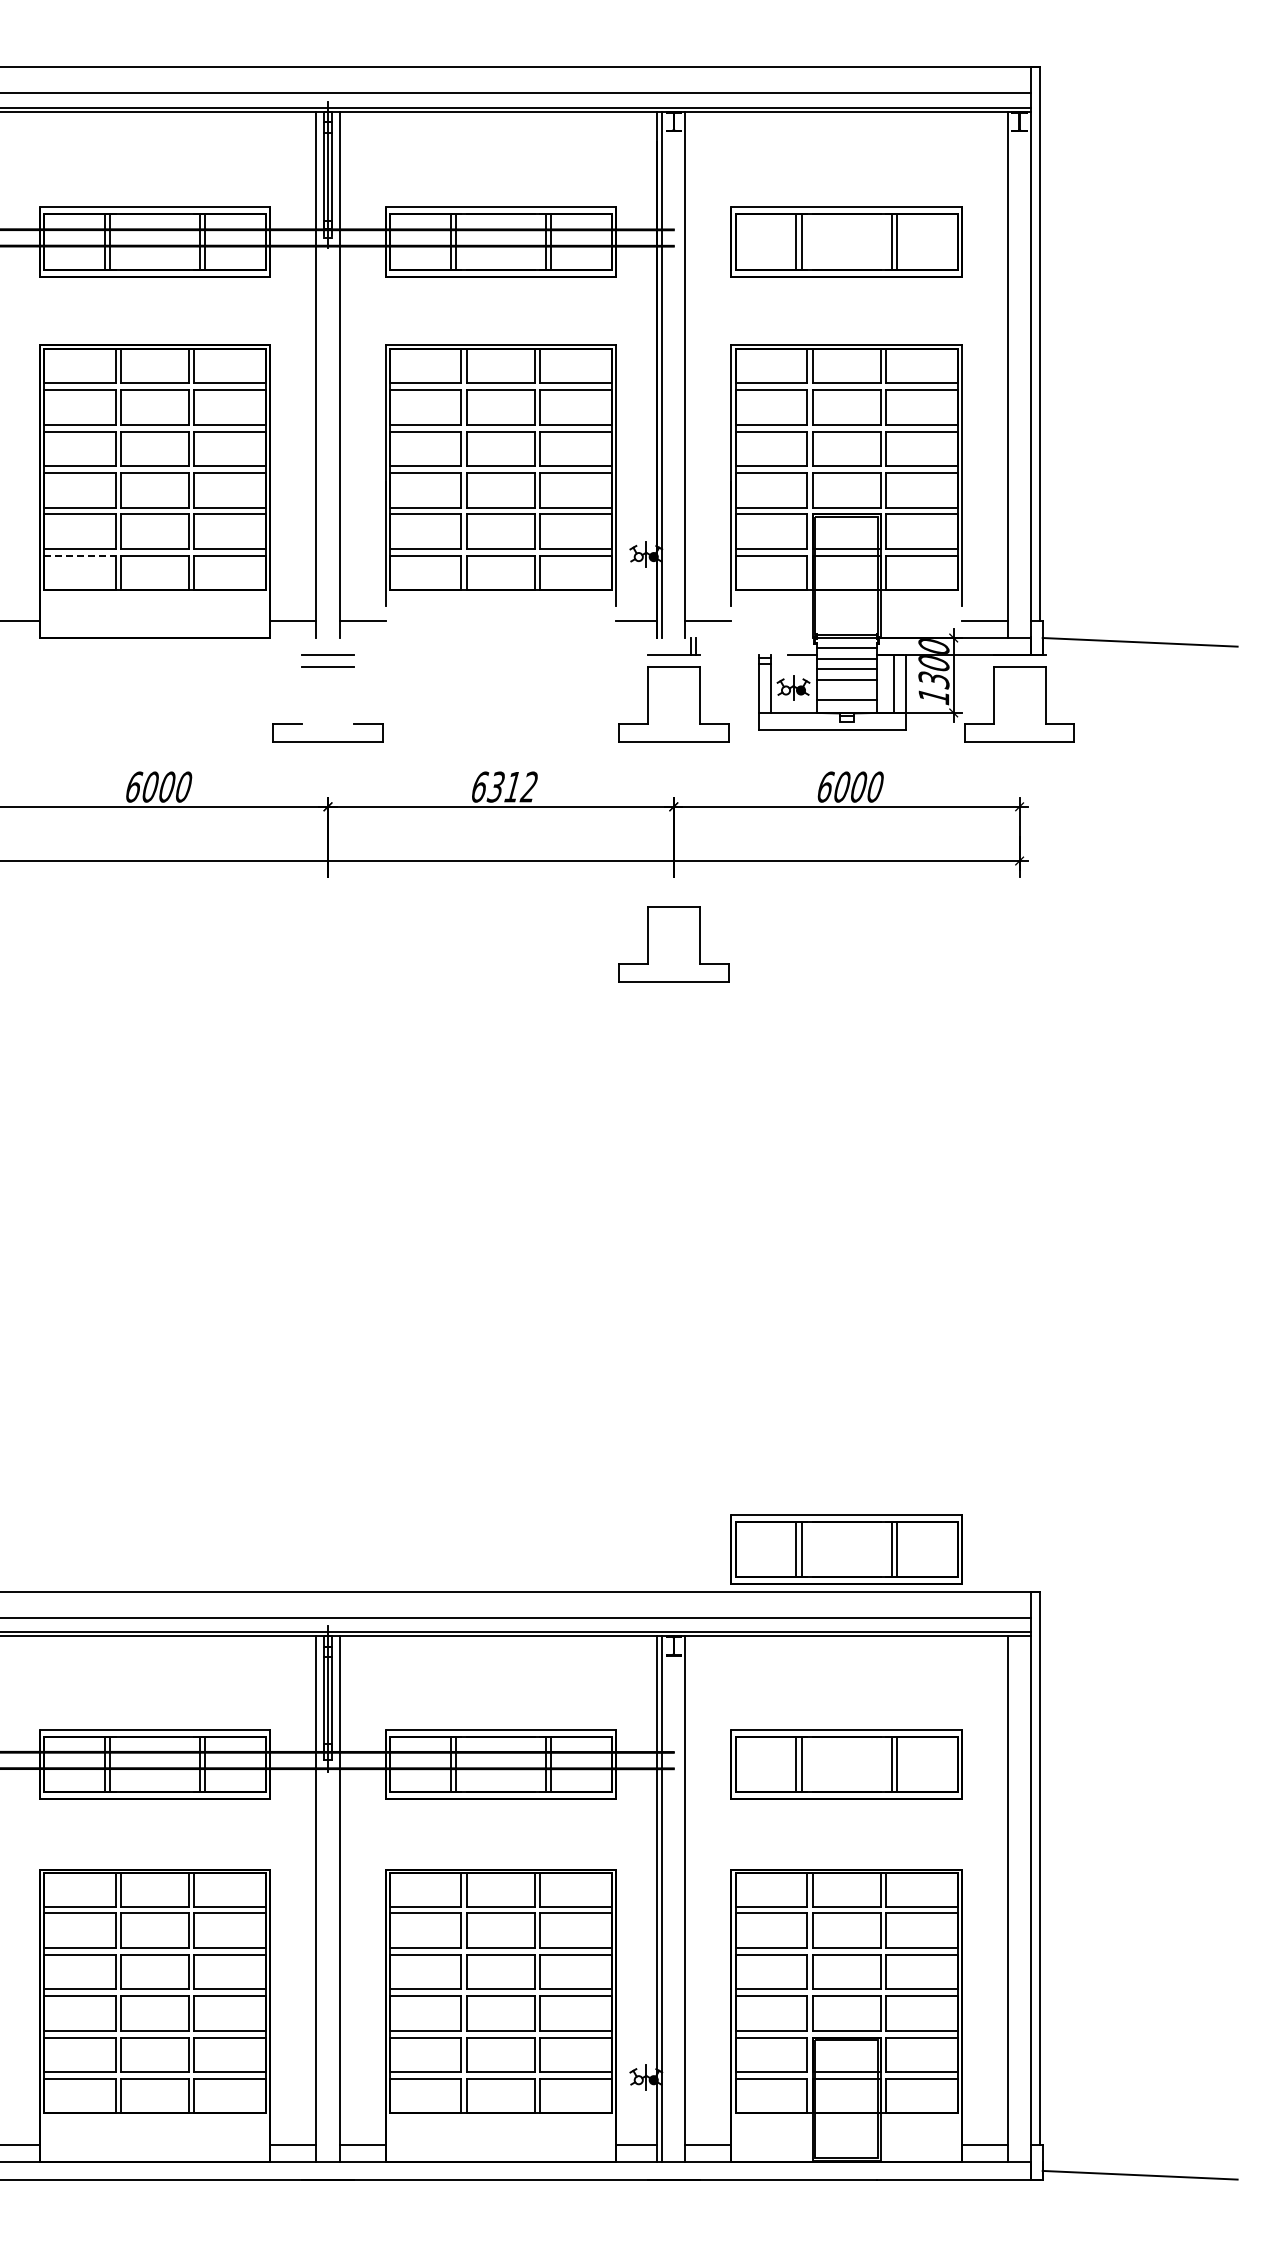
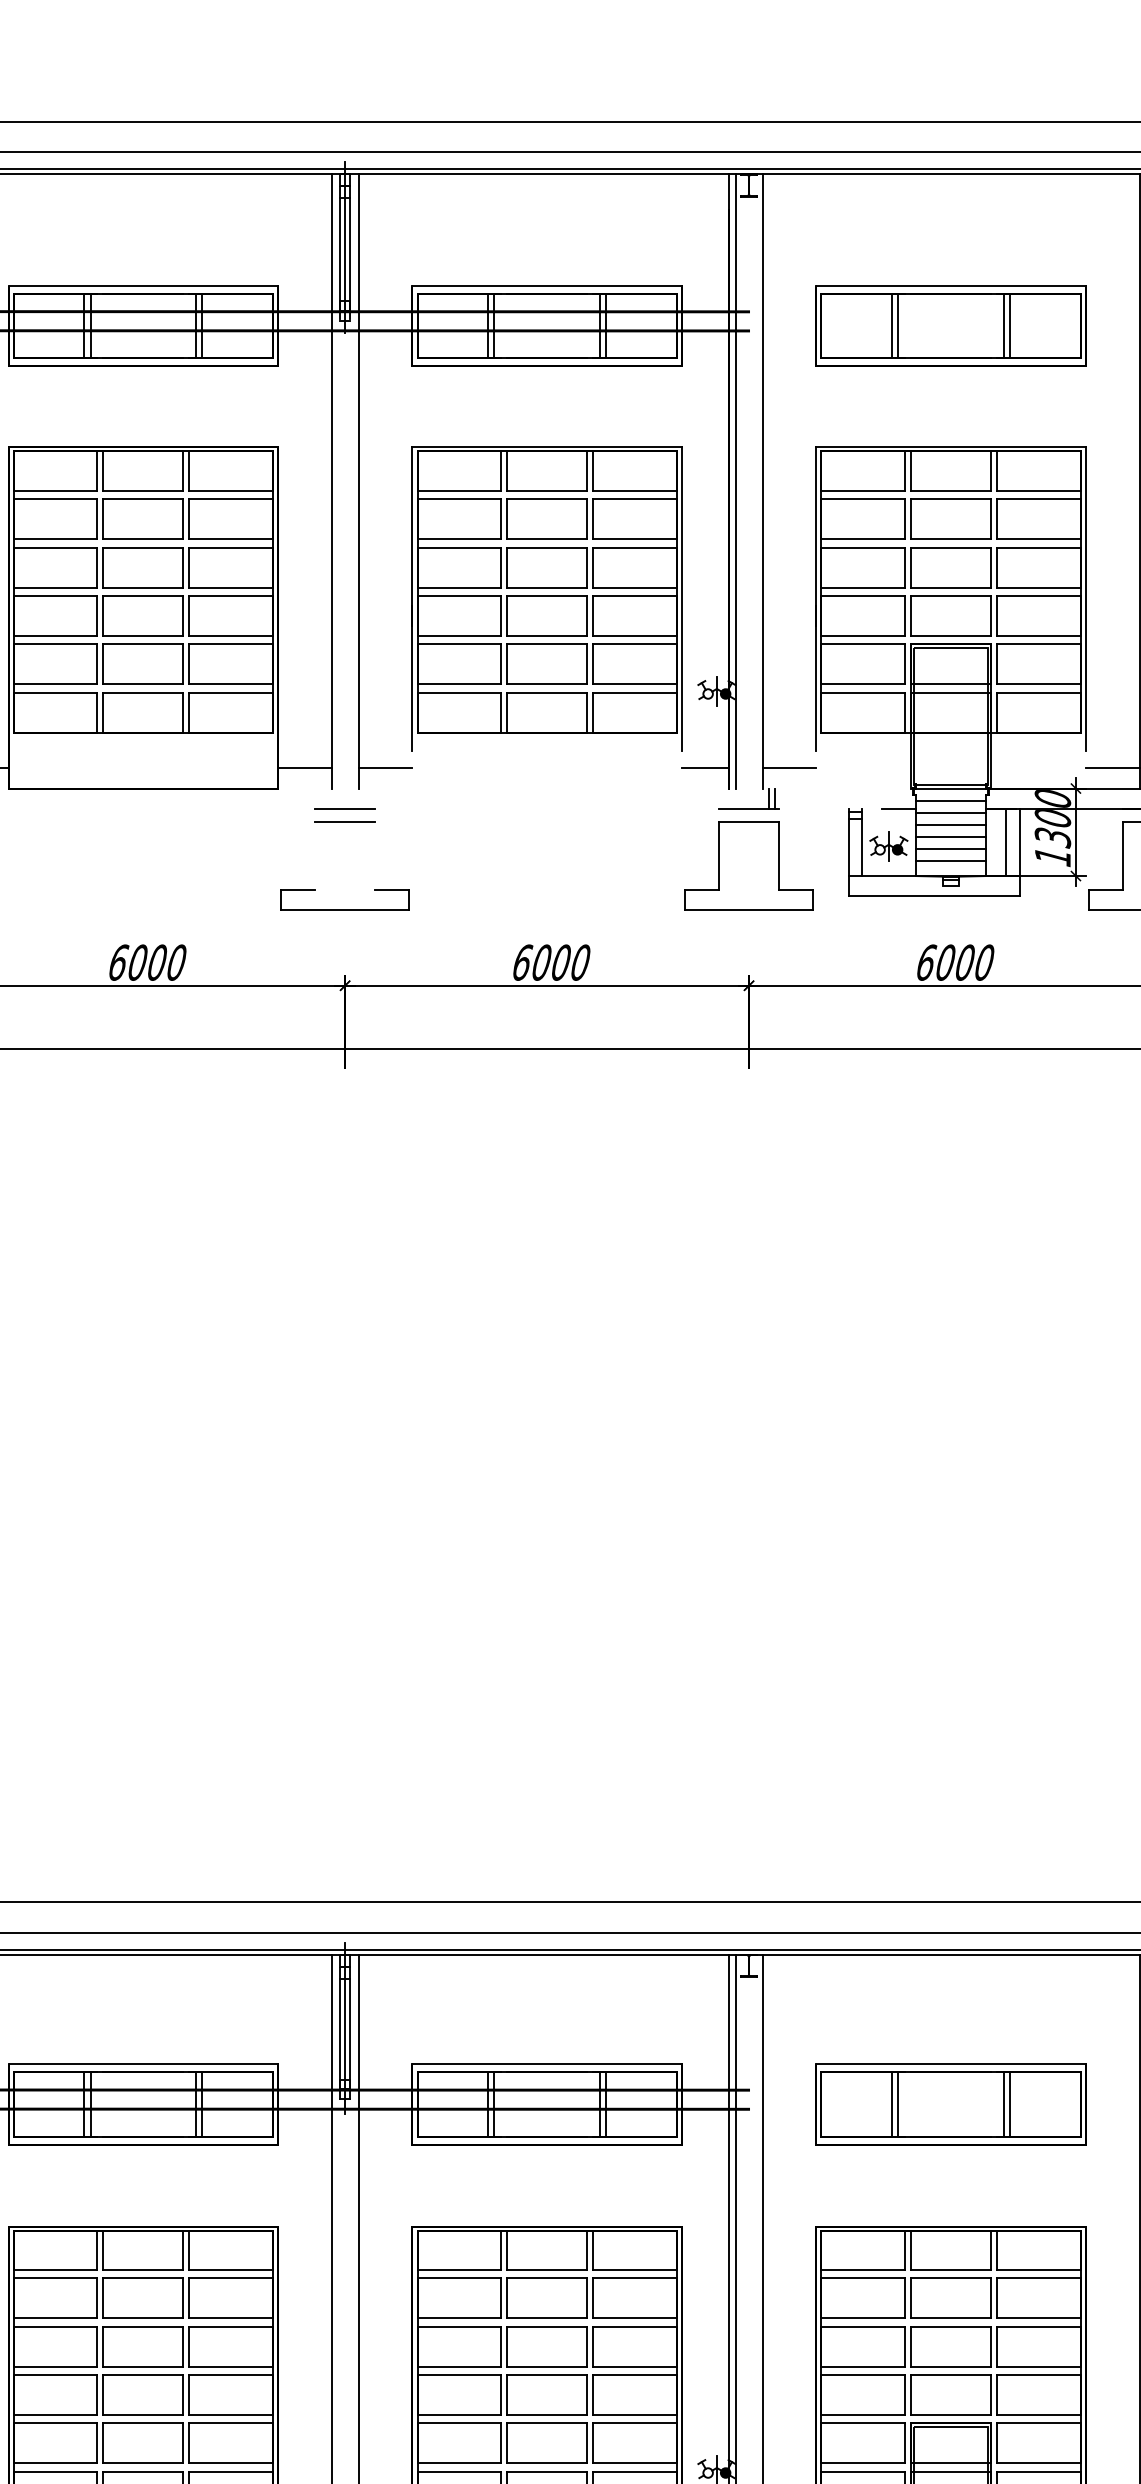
line: (79, 555) -> (54, 692), dashed -> solid
line: (846, 689) -> (950, 848), added
text: (511, 786) -> (559, 961), 6312 -> 6000
part: (673, 944) -> (748, 1146), removed
part: (846, 1549) -> (950, 1853), removed

